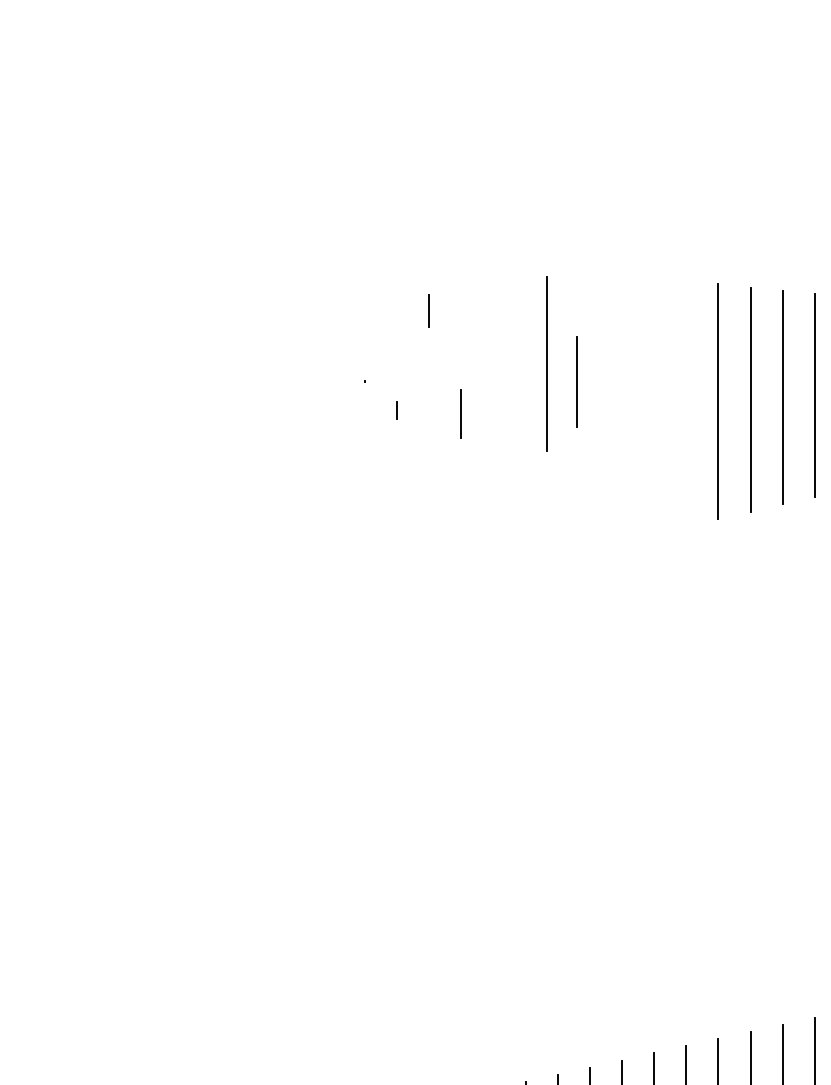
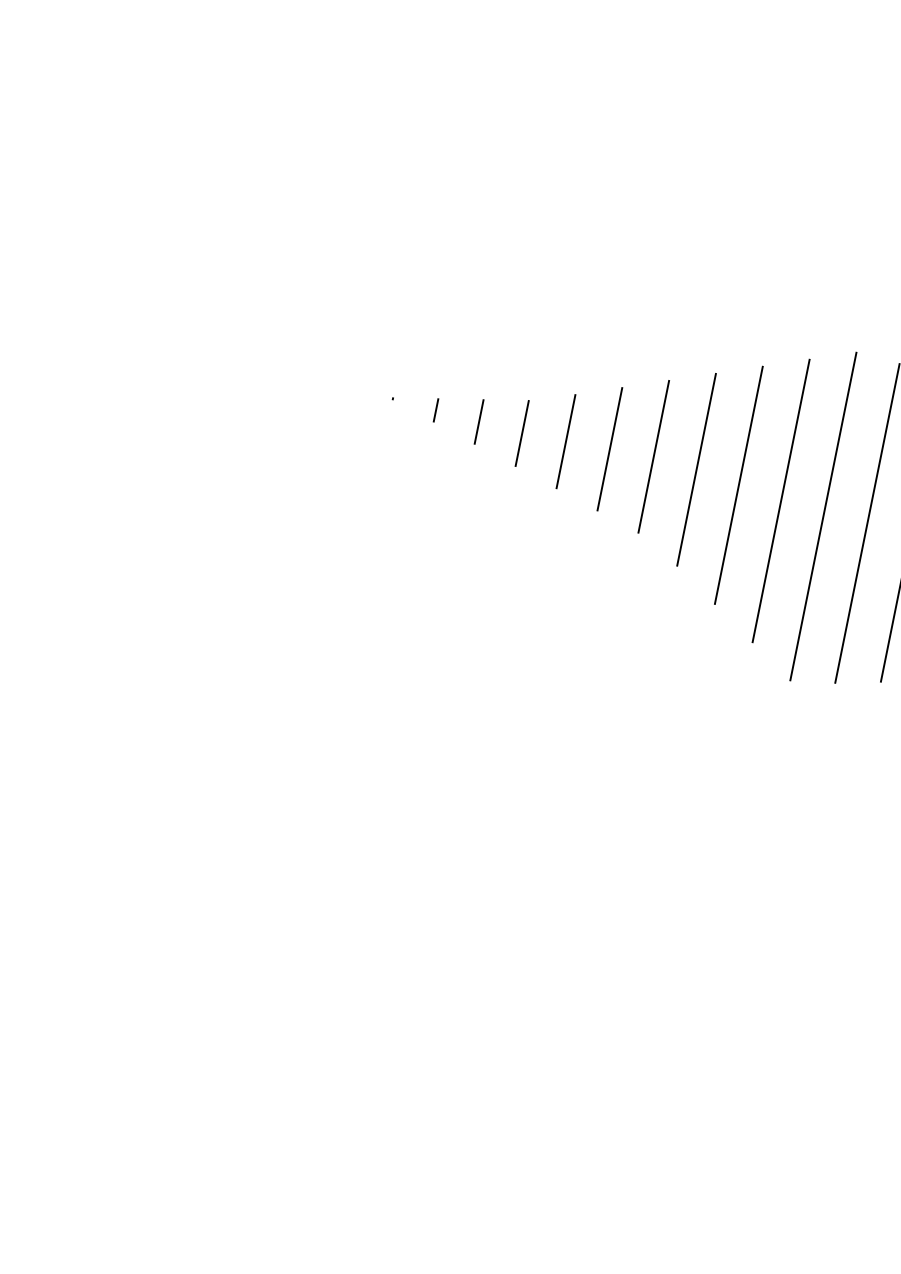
line: (428, 310) -> (478, 420), moved
line: (546, 363) -> (738, 484), moved
line: (576, 381) -> (609, 448), moved
line: (557, 384) -> (653, 455), added
line: (493, 386) -> (566, 441), added
line: (589, 388) -> (695, 470), added
line: (654, 398) -> (781, 501), added
line: (686, 402) -> (823, 515), added
line: (396, 410) -> (435, 410), moved
line: (460, 413) -> (521, 432), moved

